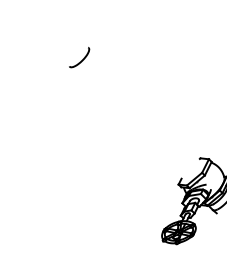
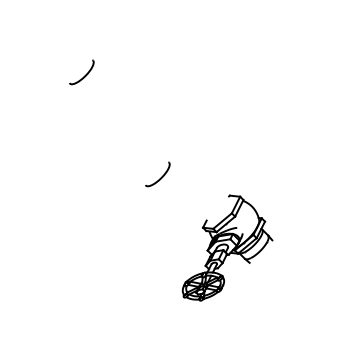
part: (141, 141) -> (157, 174), added

